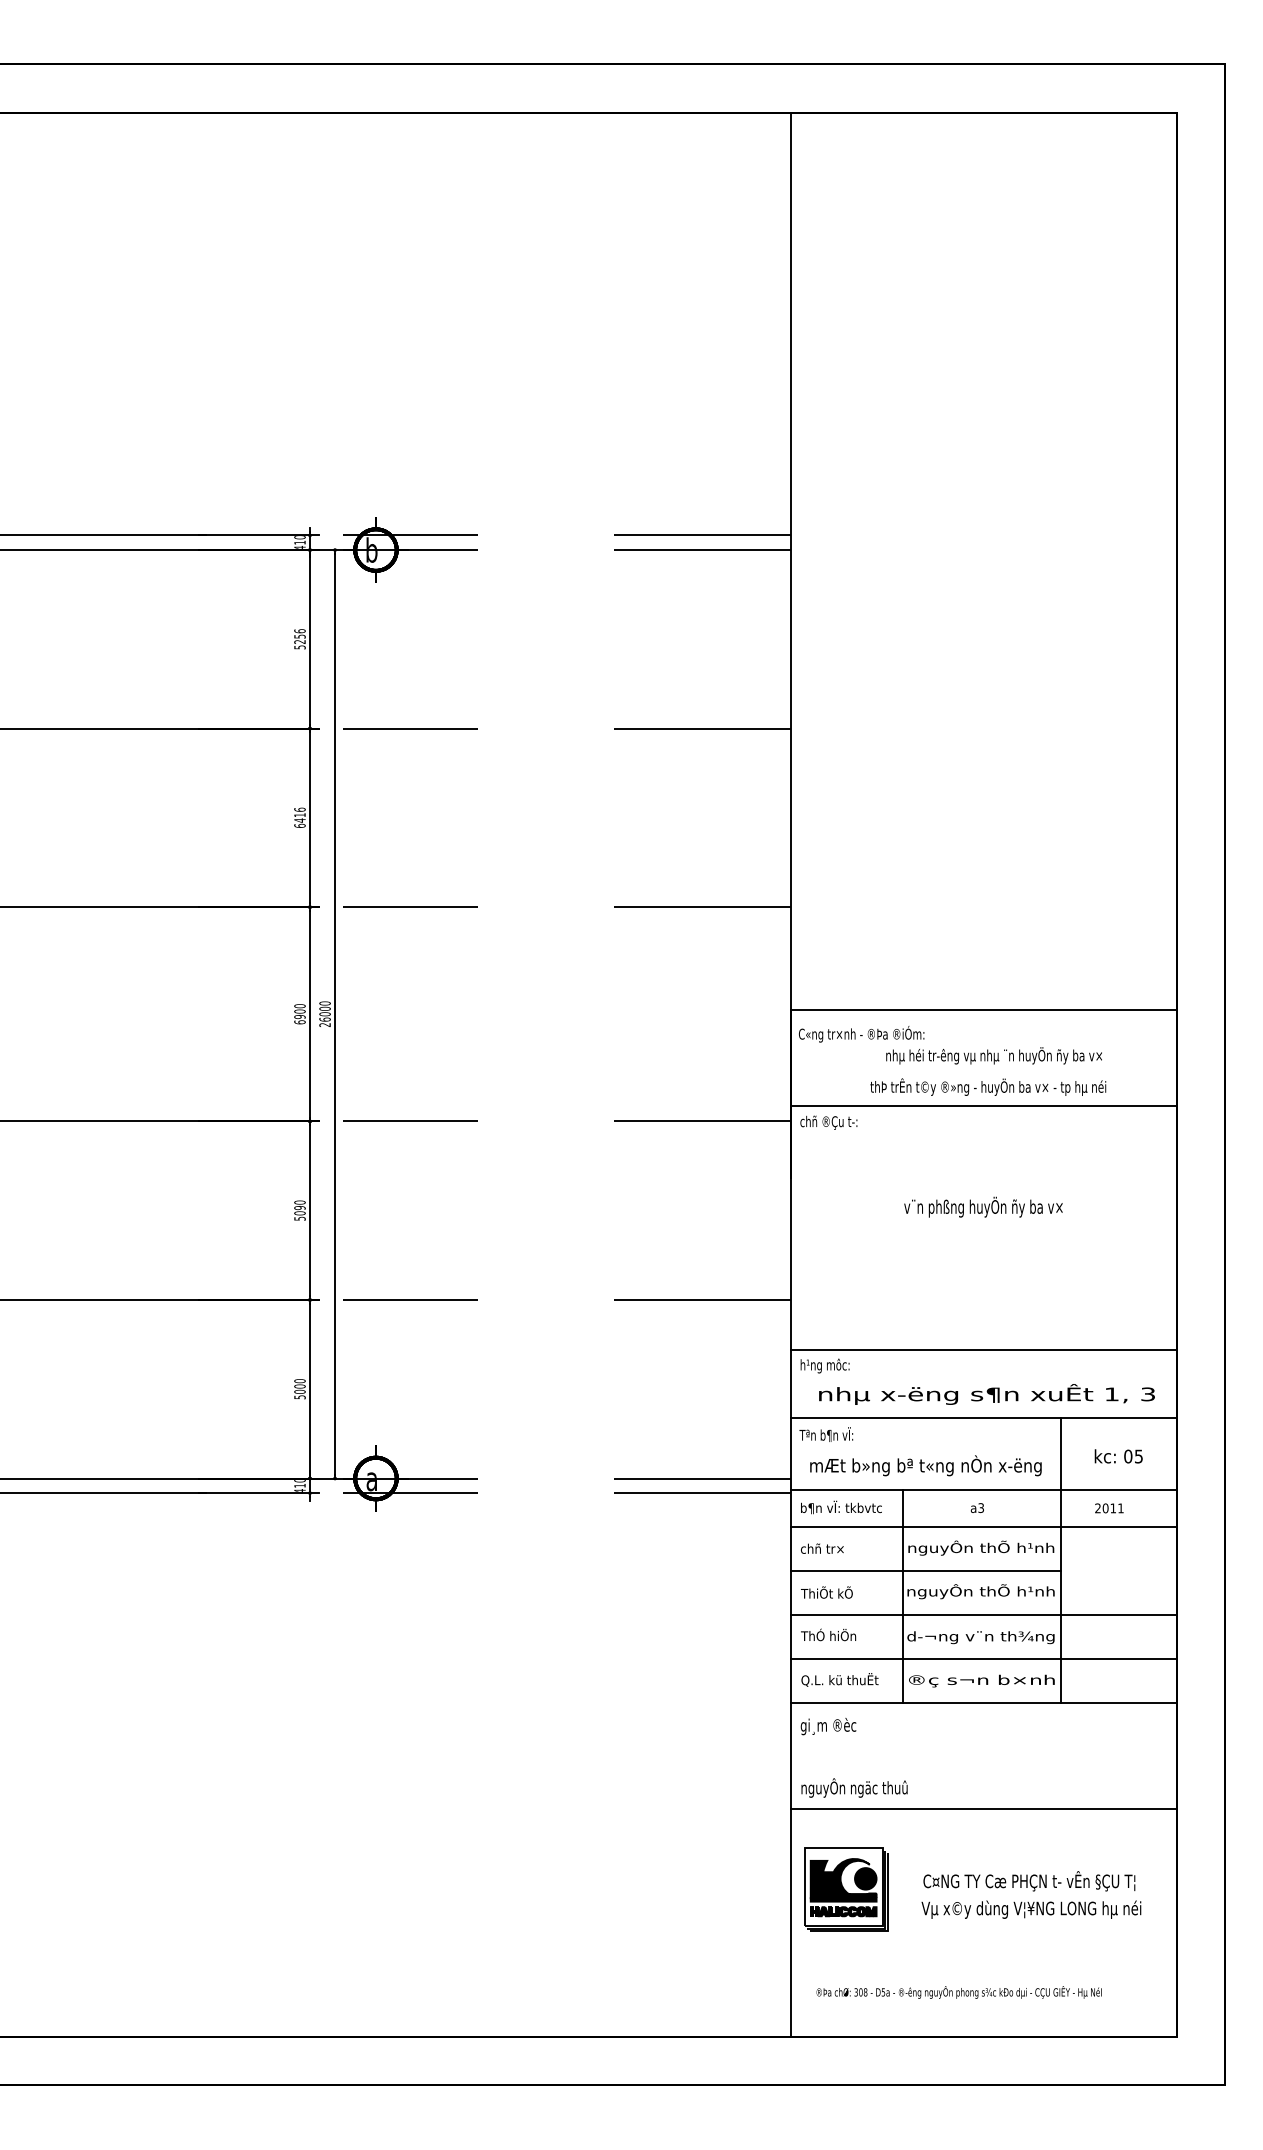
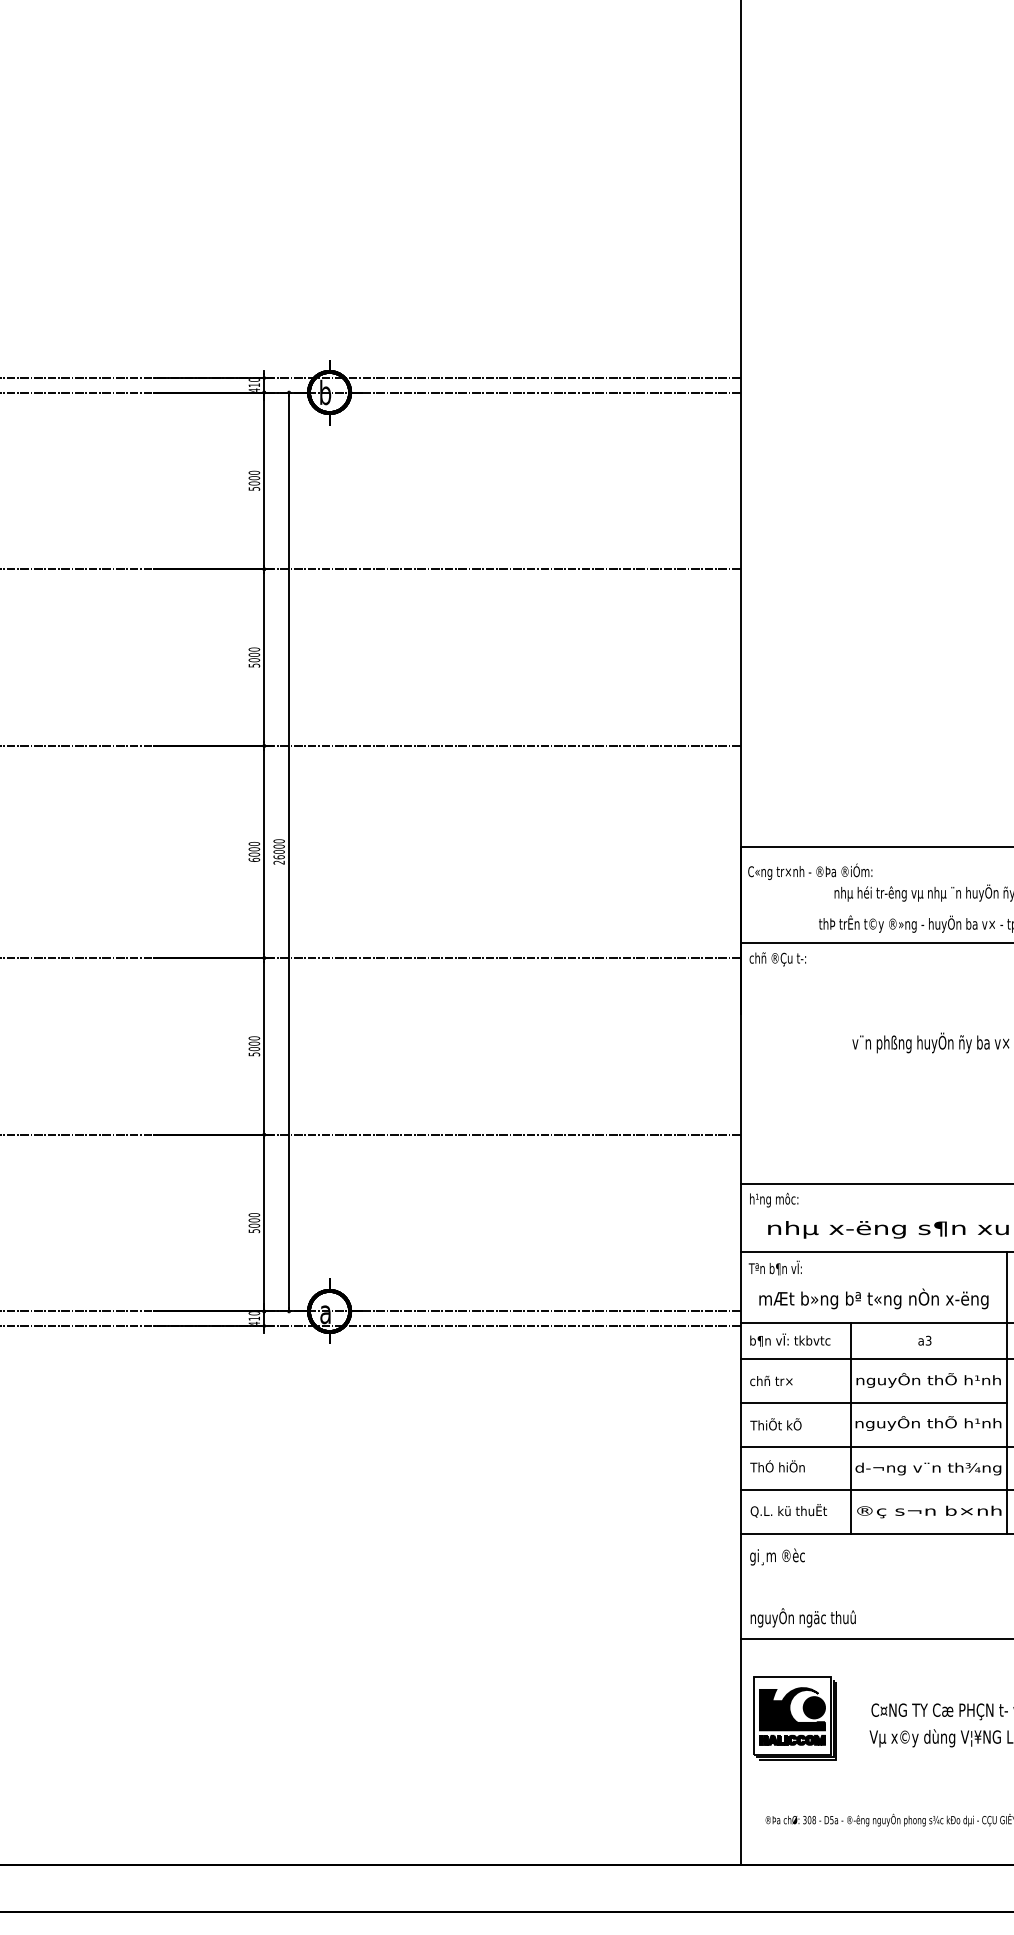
text: (299, 636) -> (253, 478), 5256 -> 5000
text: (299, 817) -> (253, 657), 6416 -> 5000
text: (300, 1016) -> (254, 854), 6900 -> 6000
text: (299, 1208) -> (253, 1044), 5090 -> 5000

